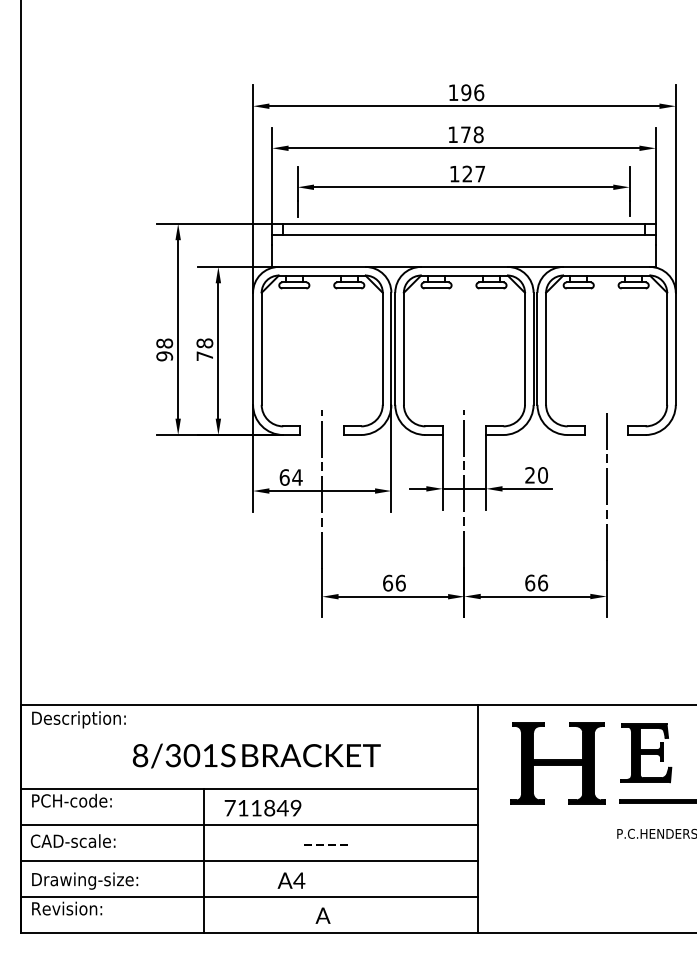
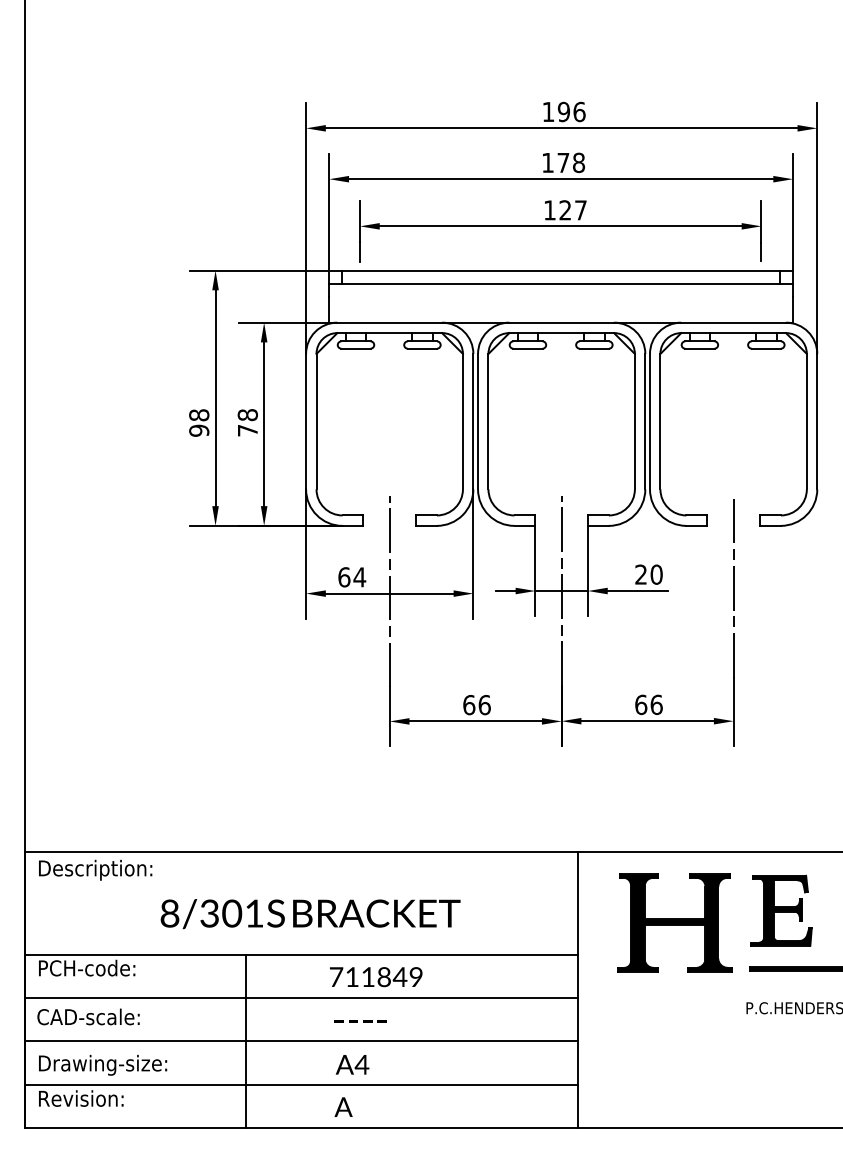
text: (262, 807) -> (375, 976), moved
text: (325, 844) -> (359, 1021), moved
text: (322, 915) -> (342, 1106), moved

